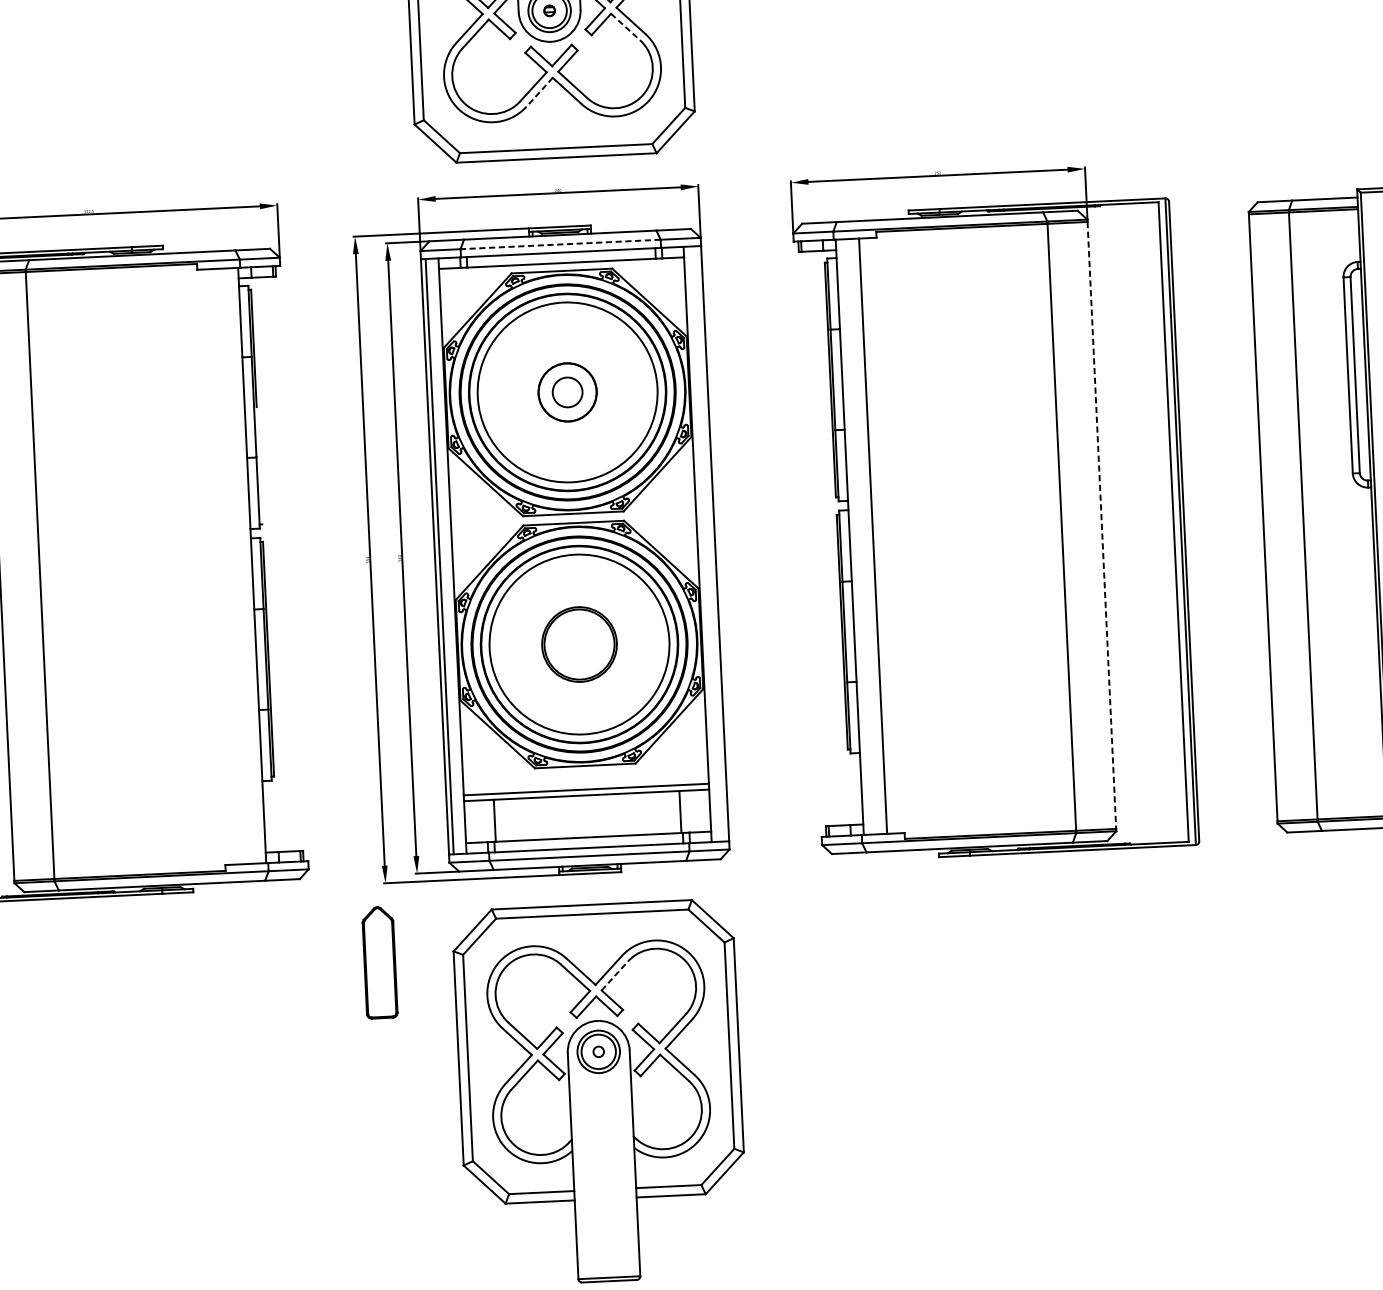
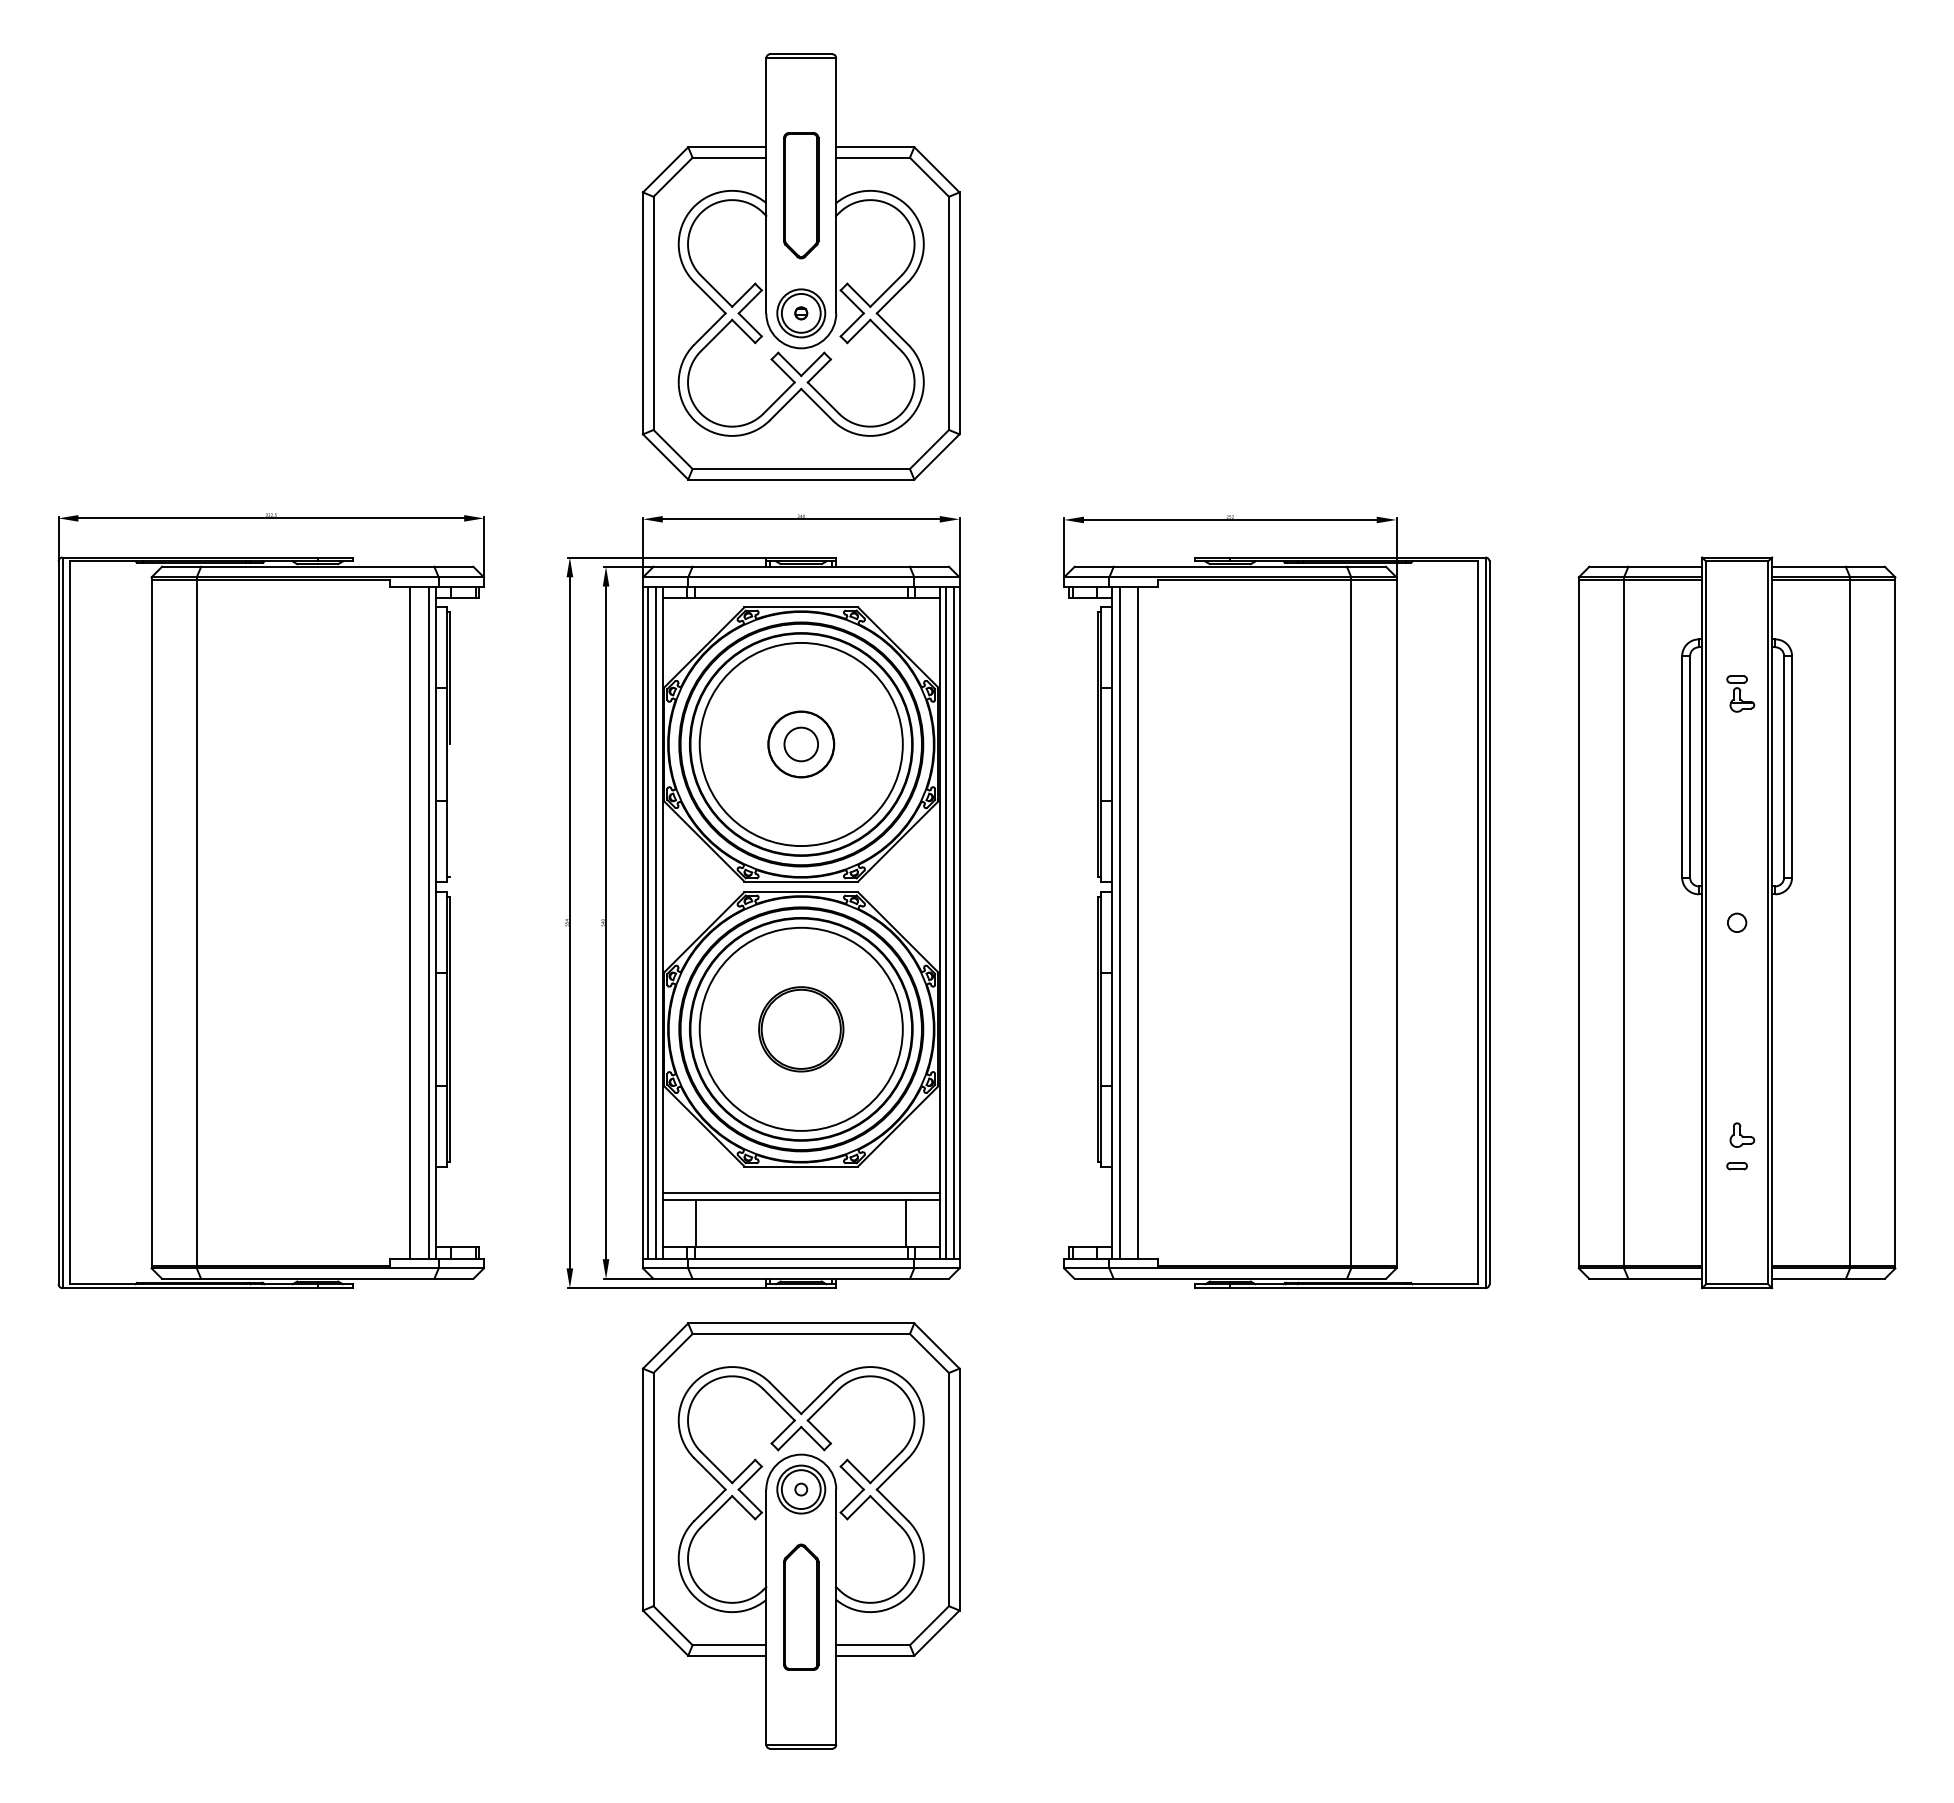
line: (625, 26) -> (886, 335), dashed -> solid
line: (539, 93) -> (785, 405), dashed -> solid
line: (559, 244) -> (800, 577), dashed -> solid
line: (1101, 525) -> (1396, 922), dashed -> solid
line: (856, 536) -> (1119, 922), added
line: (703, 543) -> (946, 922), added
line: (710, 543) -> (954, 922), added
line: (446, 556) -> (656, 922), added
line: (245, 565) -> (428, 922), added
line: (229, 566) -> (410, 922), added
part: (380, 961) -> (801, 1606), moved
line: (614, 975) -> (823, 1404), dashed -> solid

